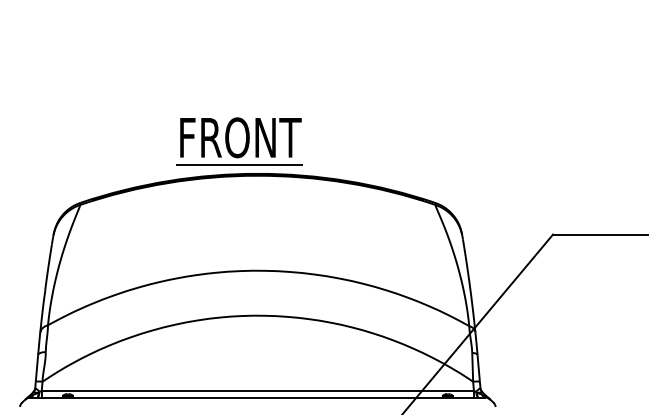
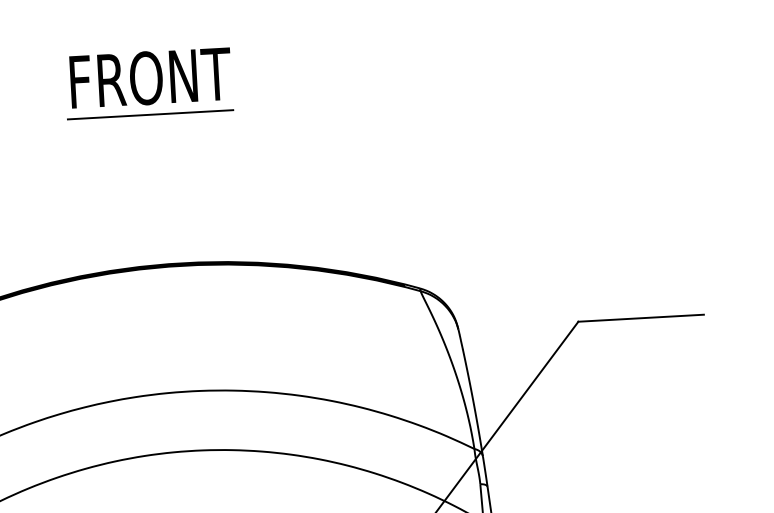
part: (239, 141) -> (149, 83), moved

